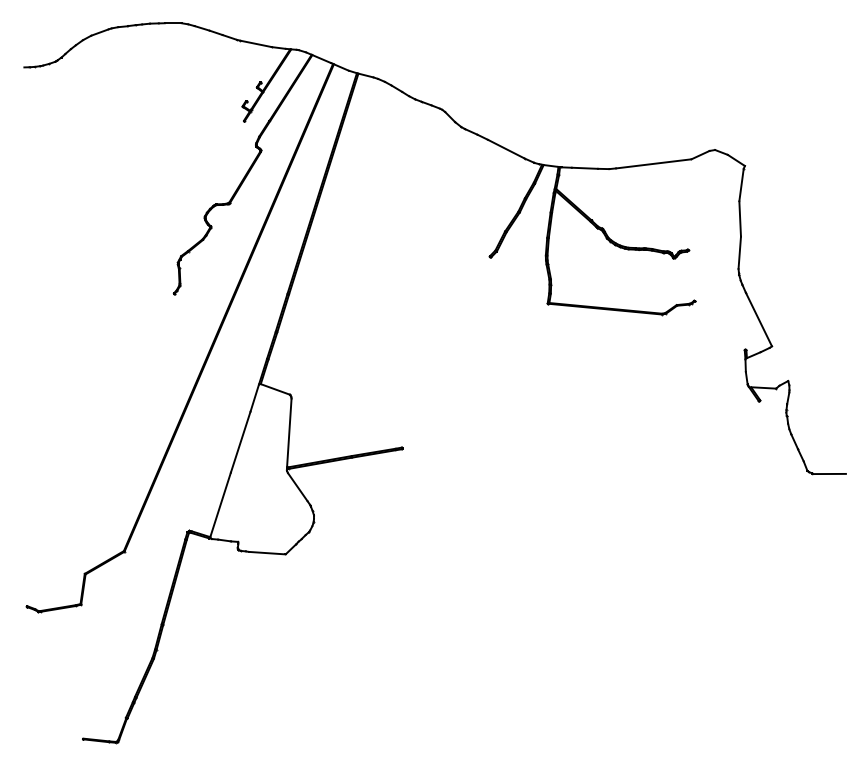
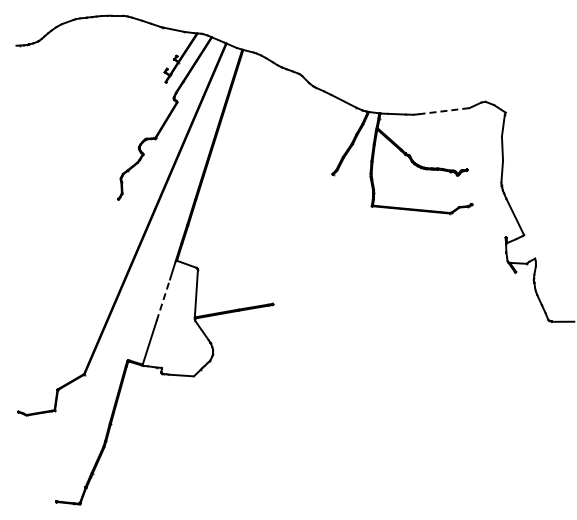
line: (653, 164) -> (443, 111), solid -> dashed
line: (240, 442) -> (163, 300), solid -> dashed

